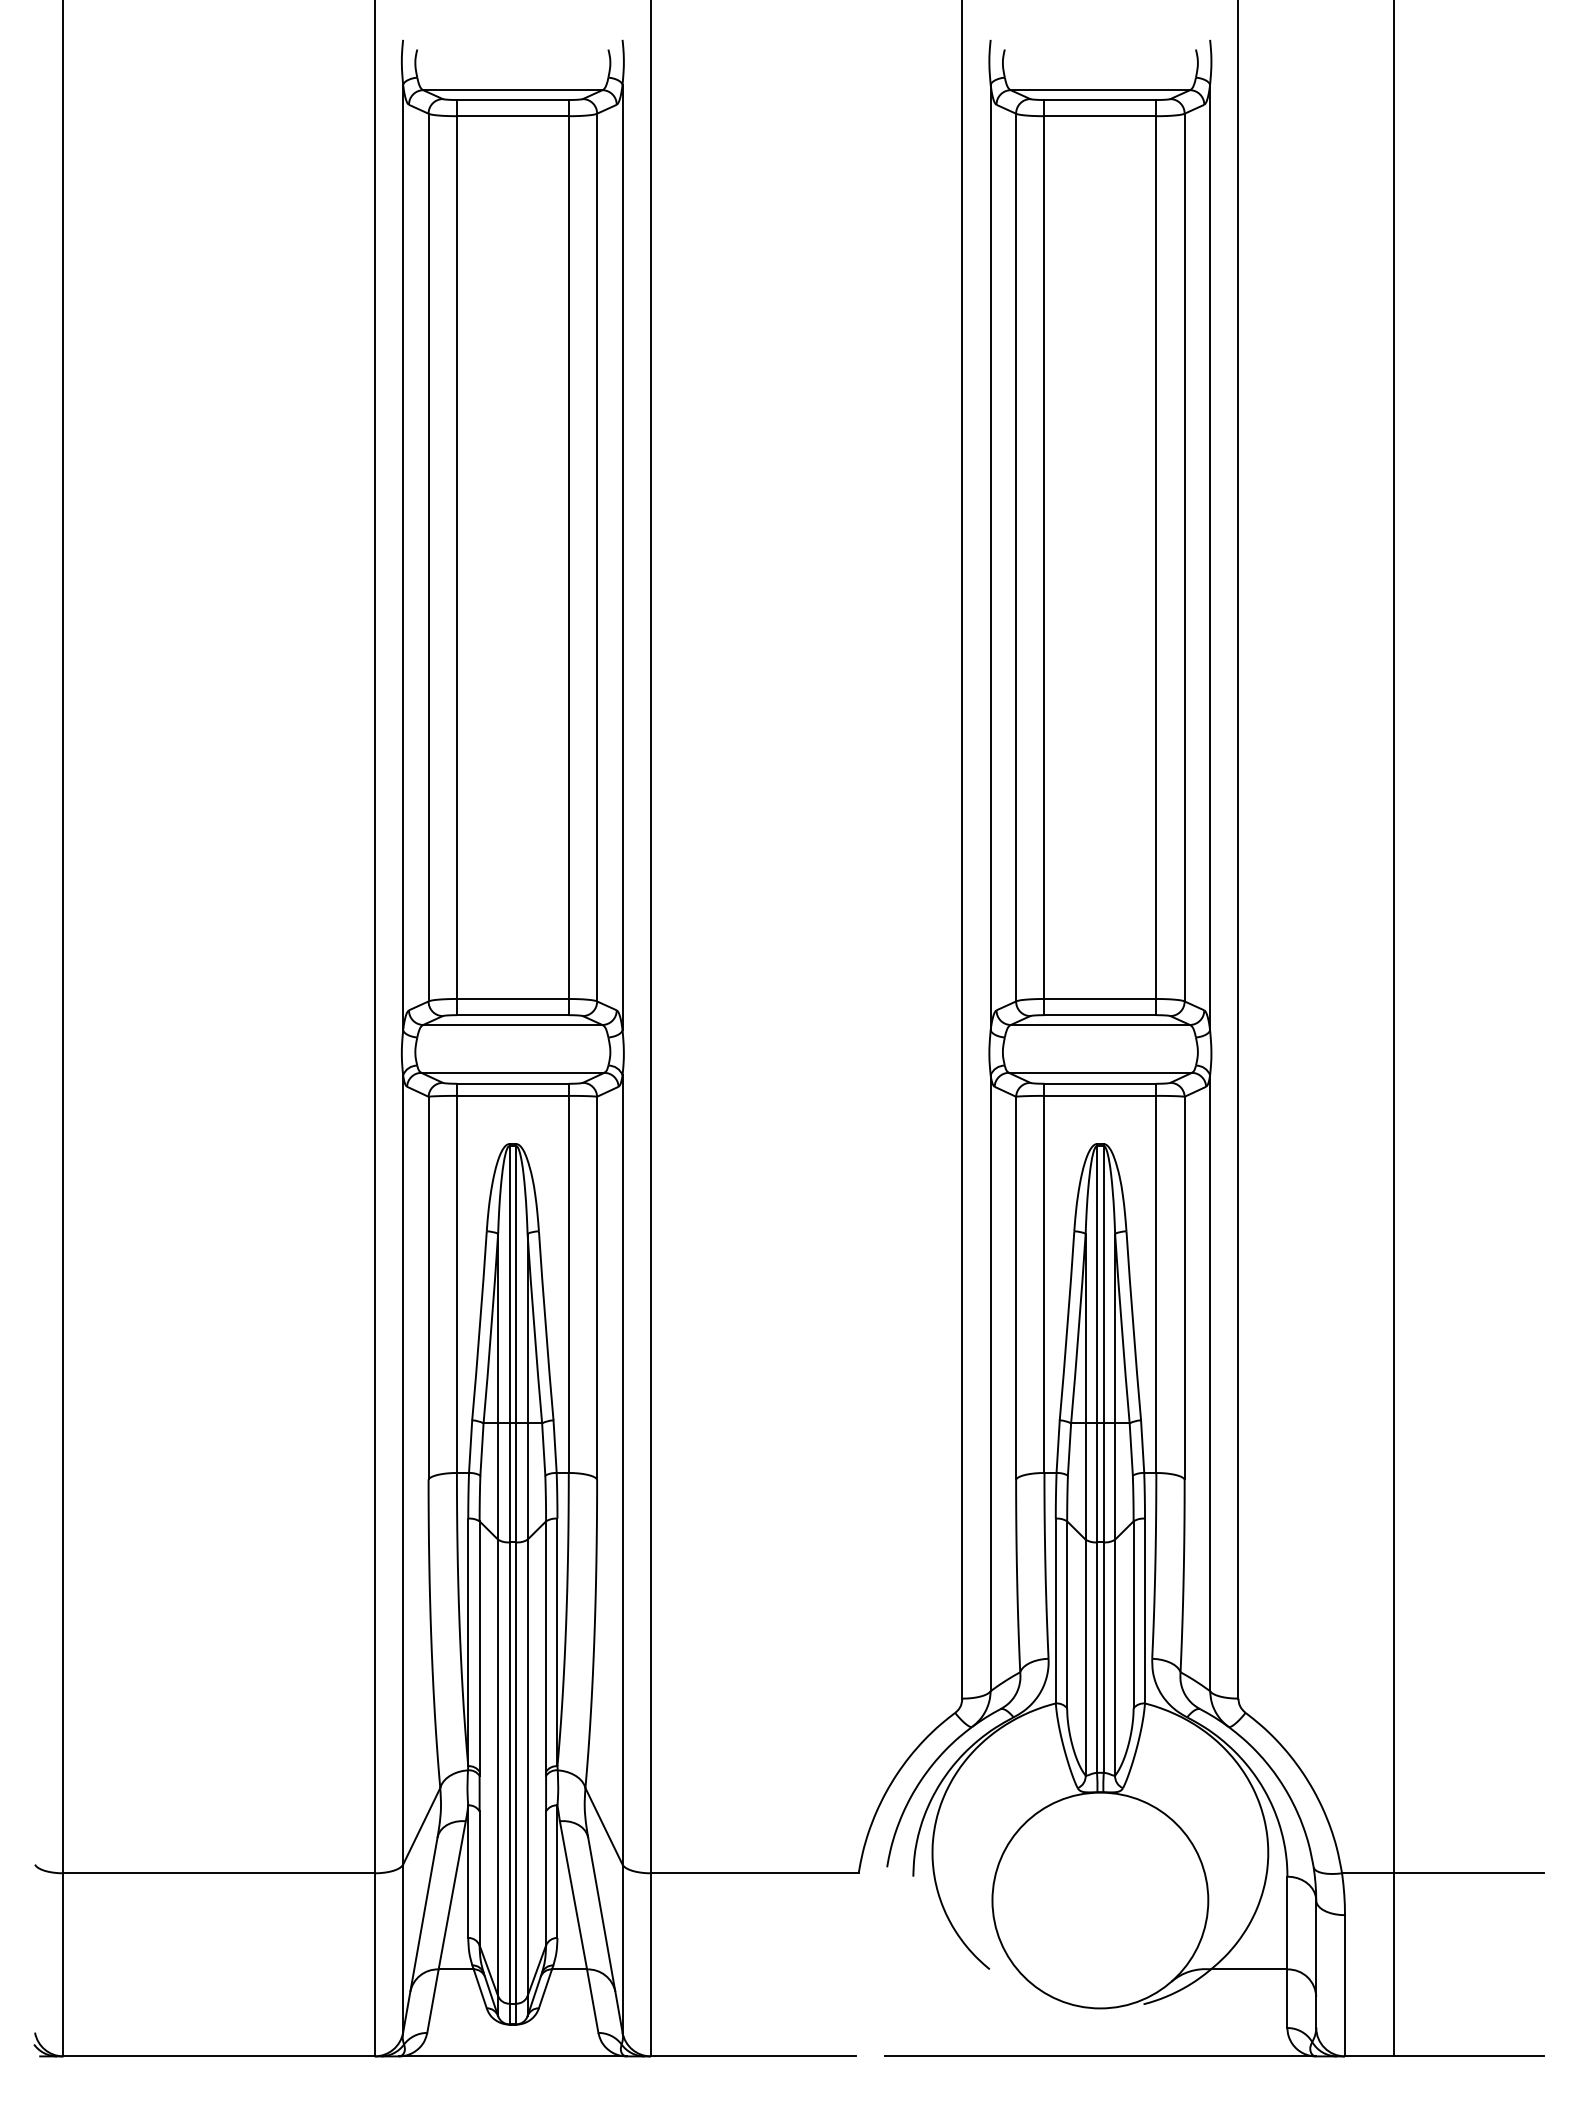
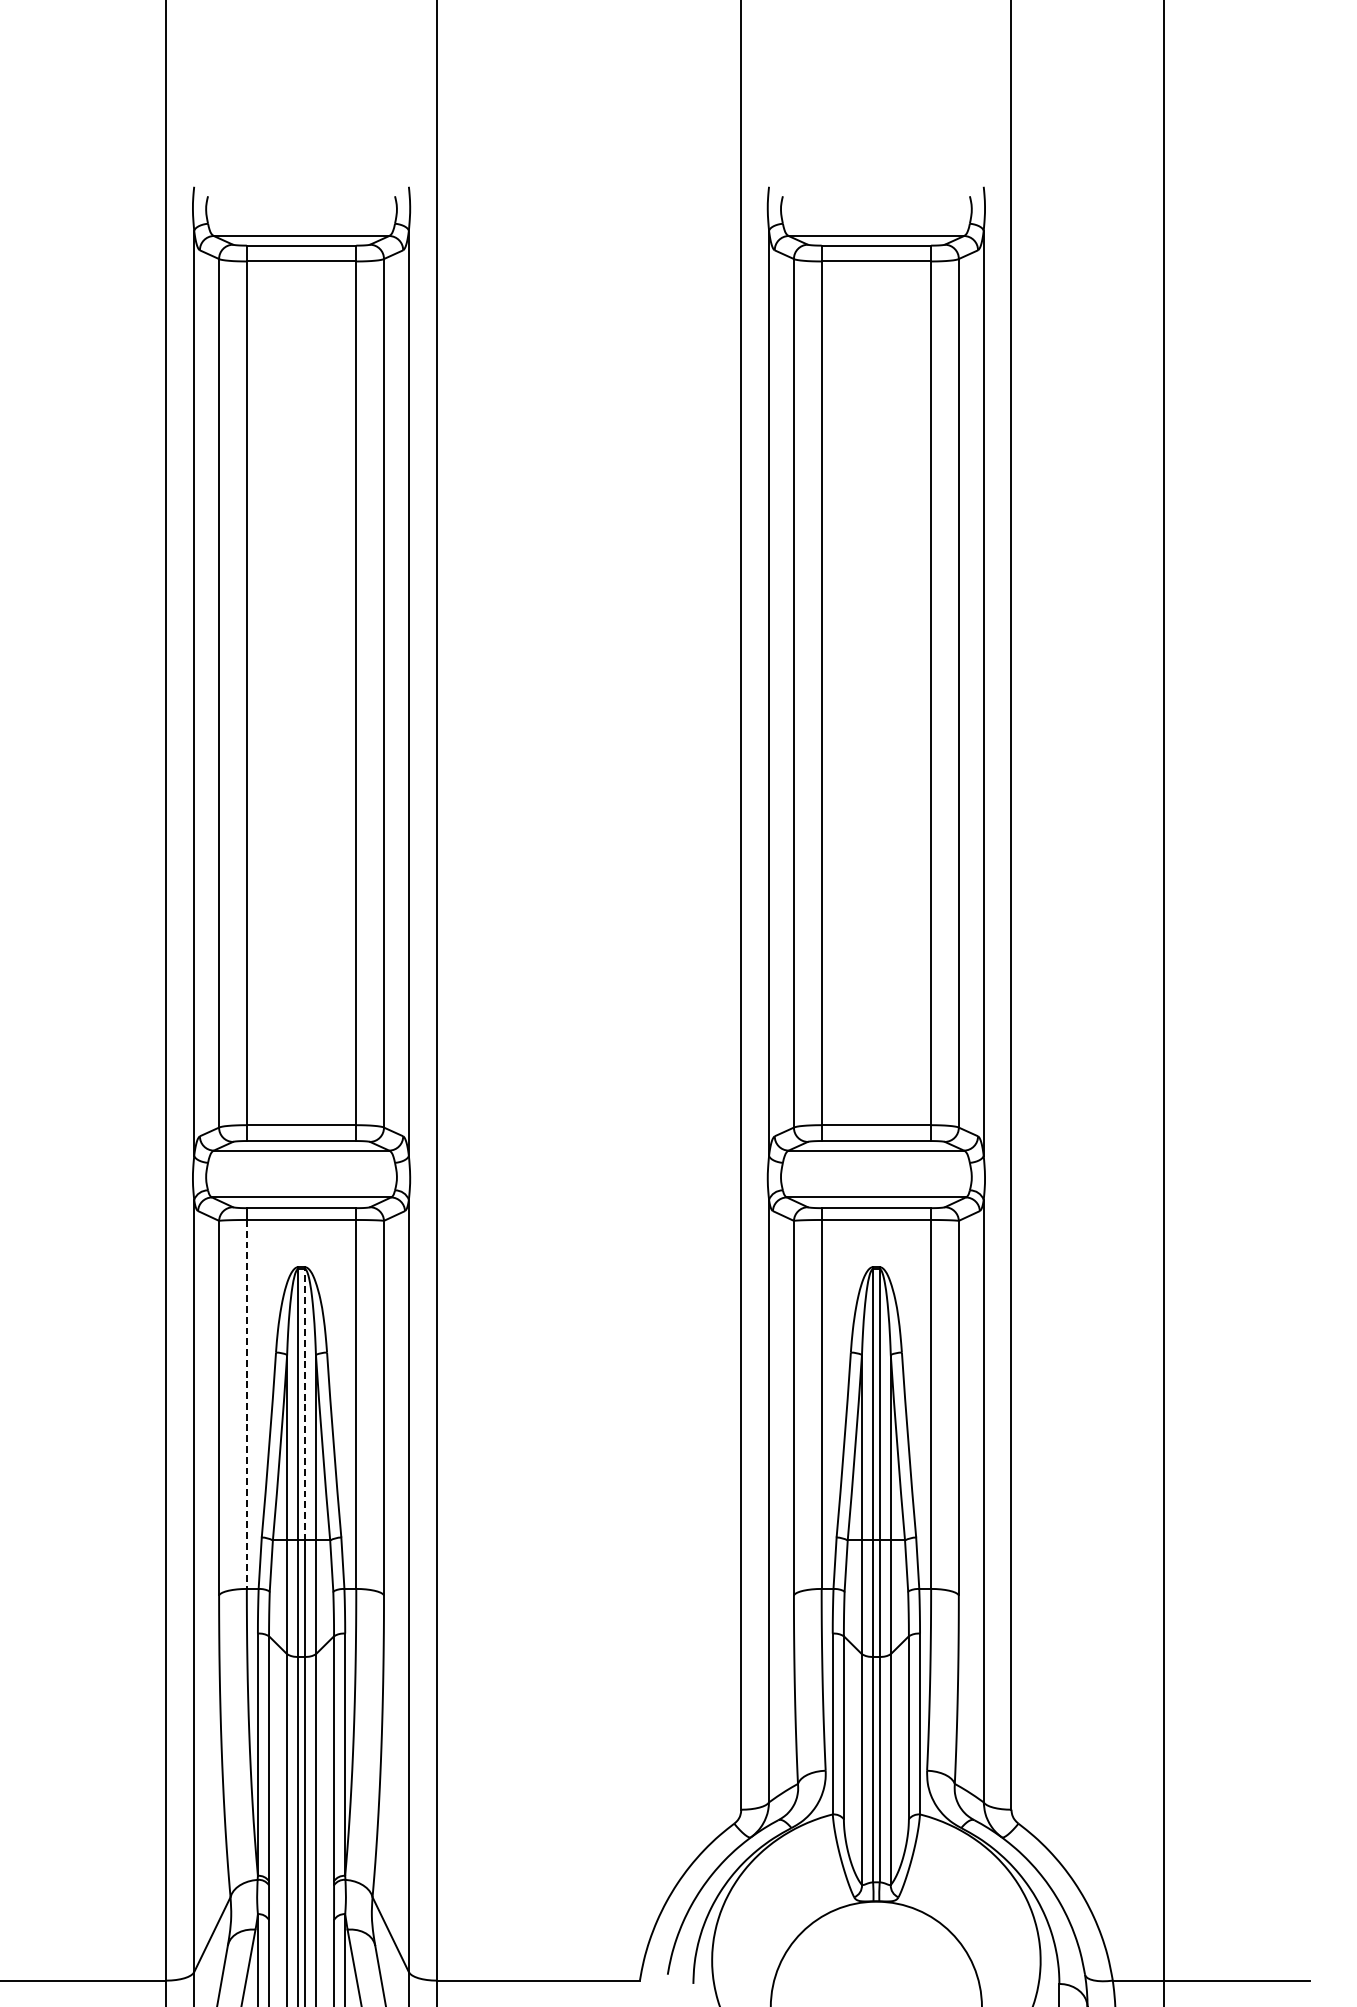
line: (456, 1284) -> (246, 1404), solid -> dashed
line: (516, 1284) -> (305, 1404), solid -> dashed

